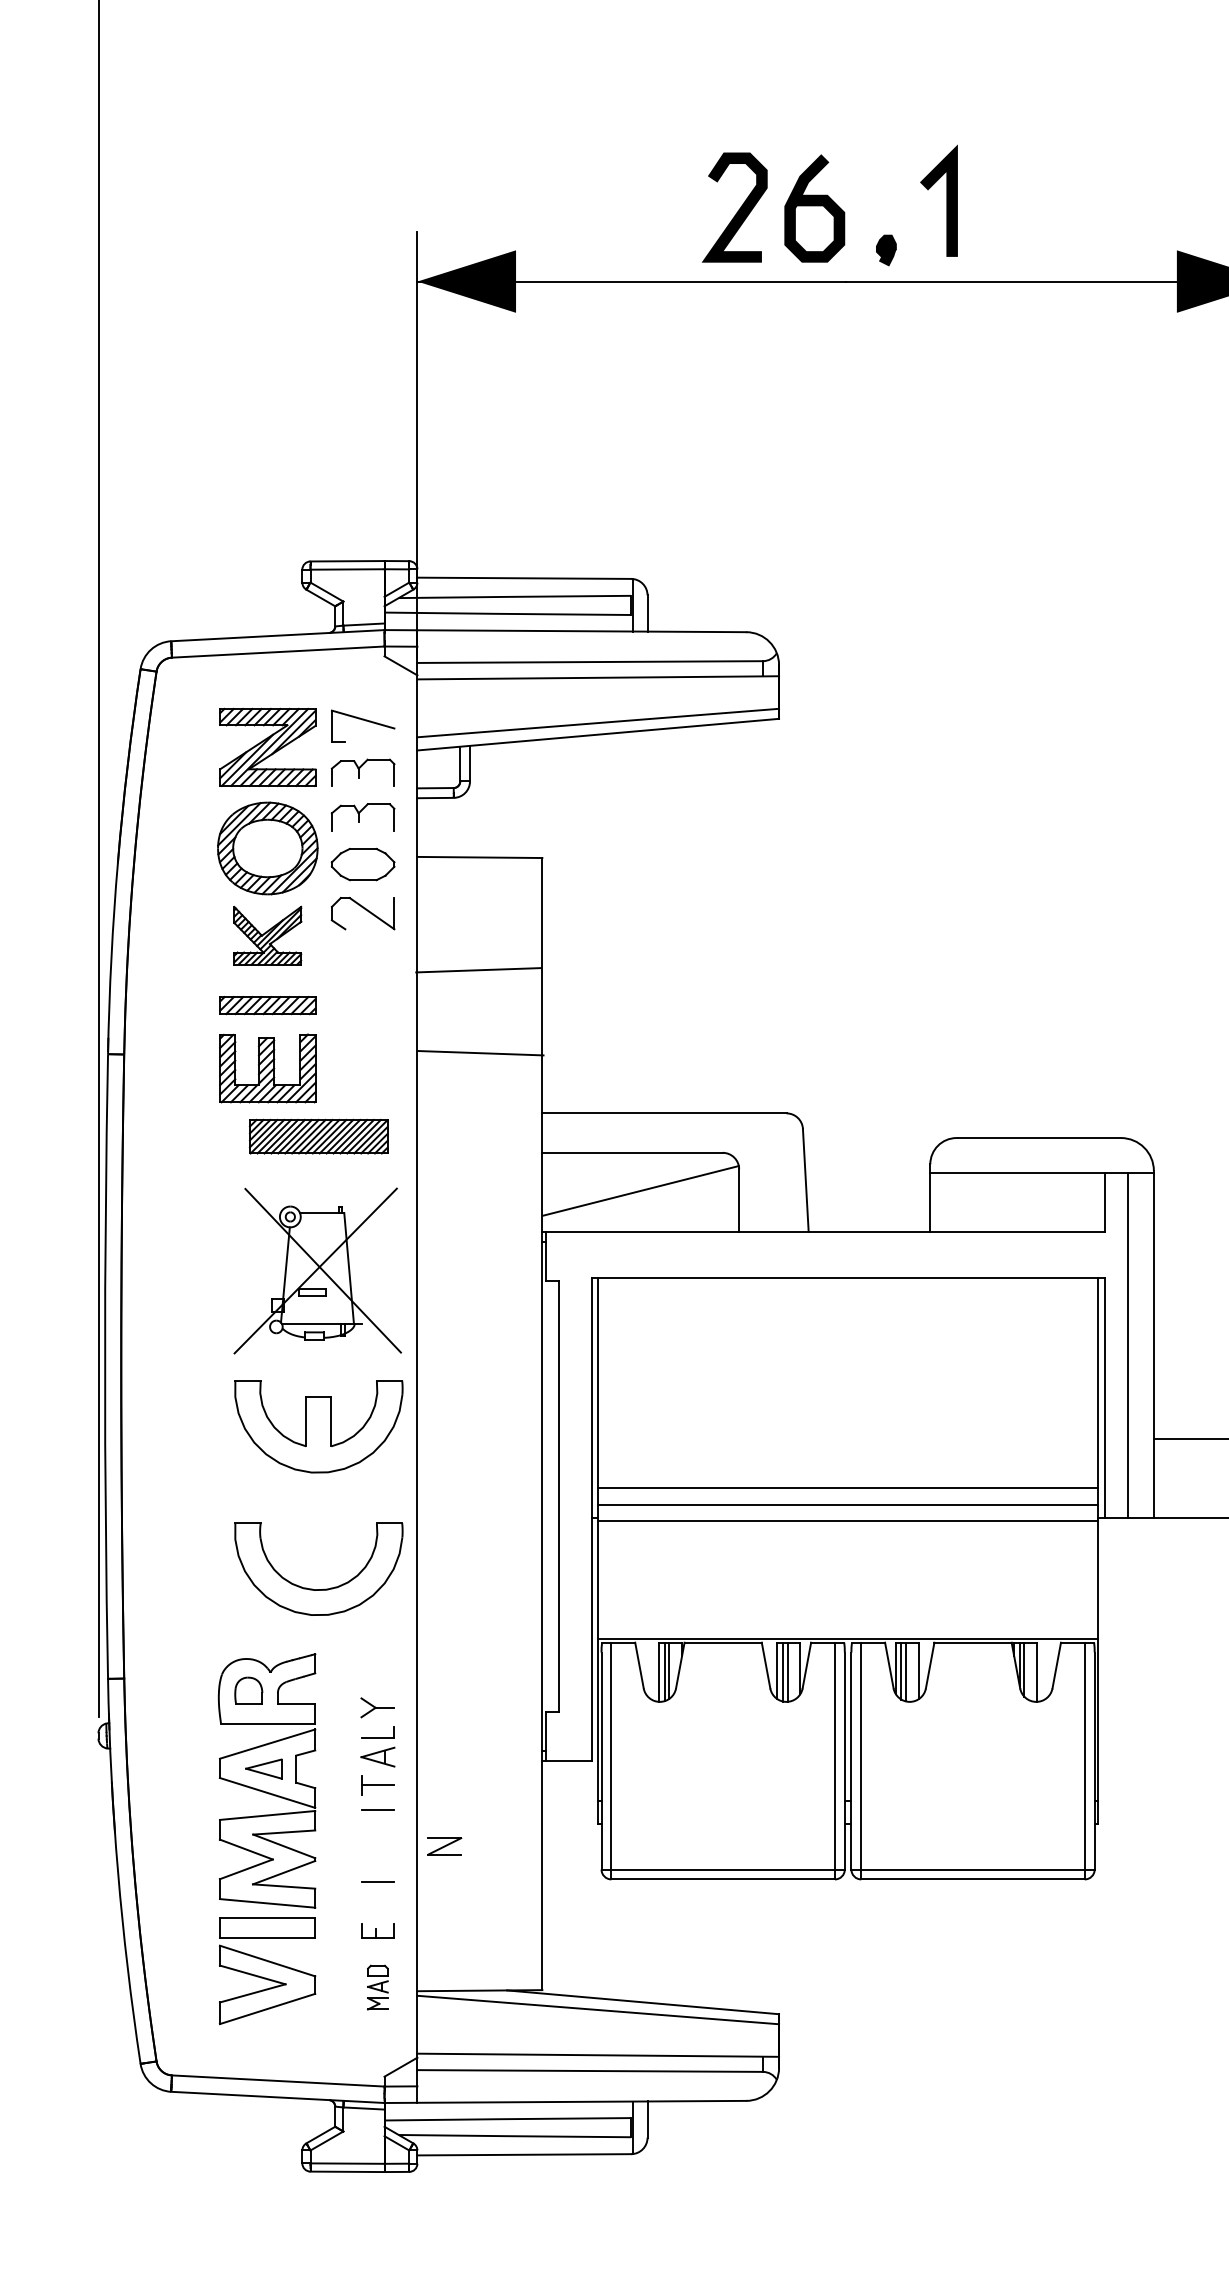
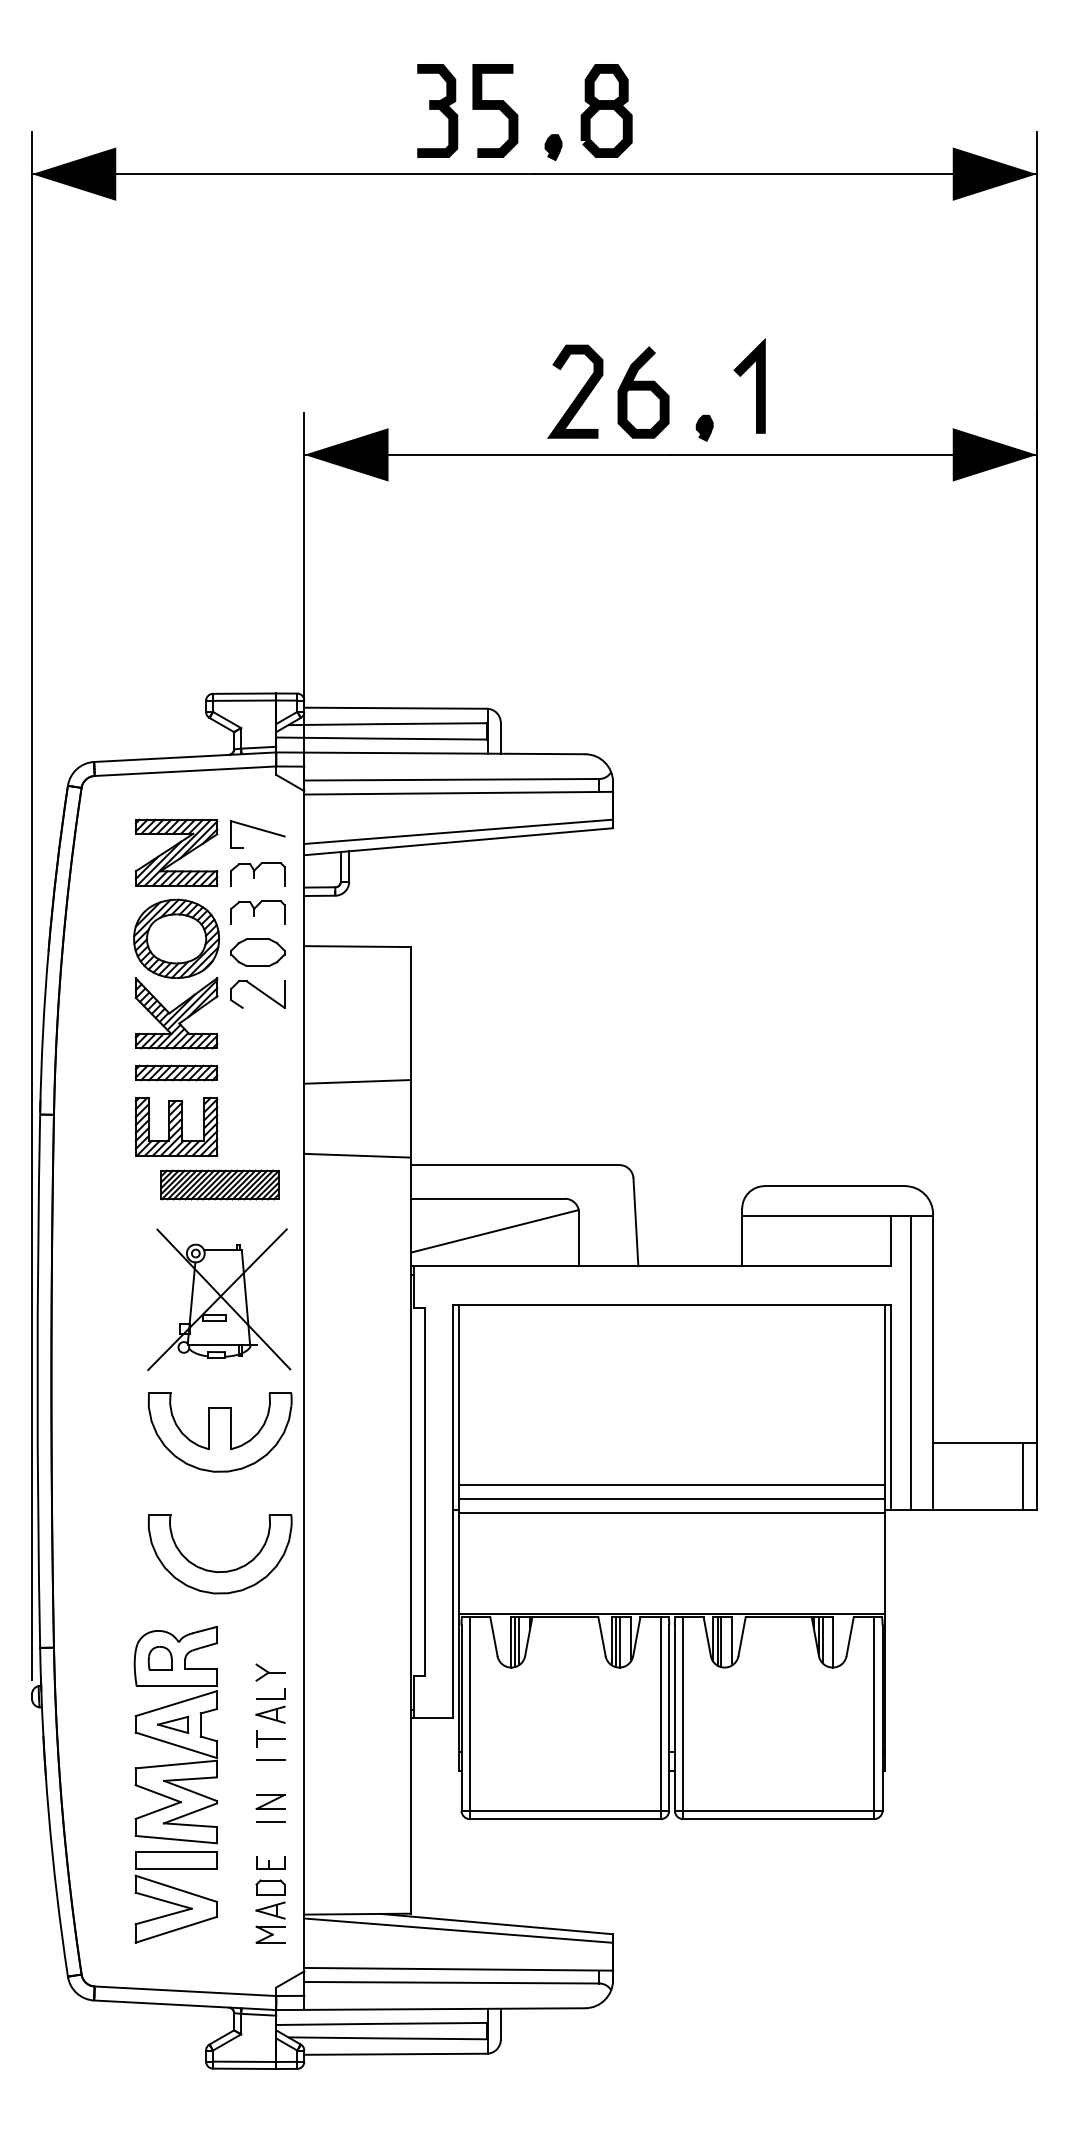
part: (267, 935) -> (176, 1013), size x1.43
line: (478, 969) -> (357, 1081), moved
line: (480, 1052) -> (357, 1155), moved
part: (444, 1845) -> (270, 1801), moved
part: (377, 1987) -> (270, 1911), size x1.67

